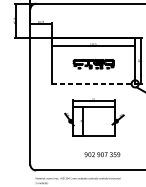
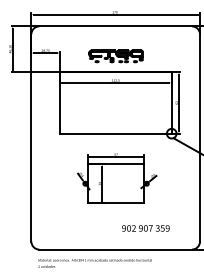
part: (93, 64) -> (115, 56), moved
line: (93, 83) -> (115, 133), dashed -> solid
text: (102, 154) -> (145, 228), moved

